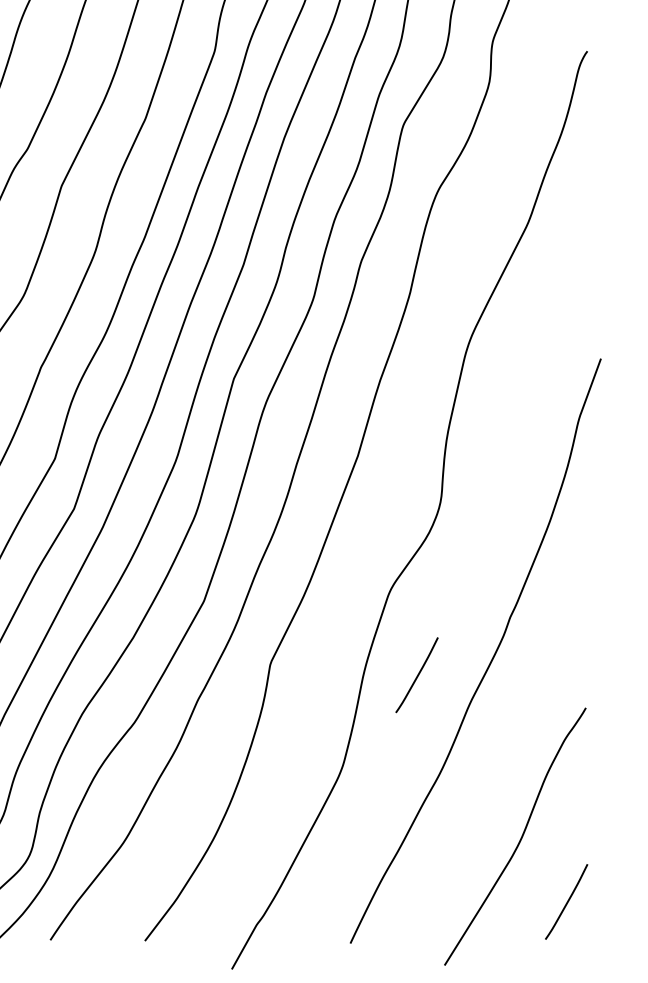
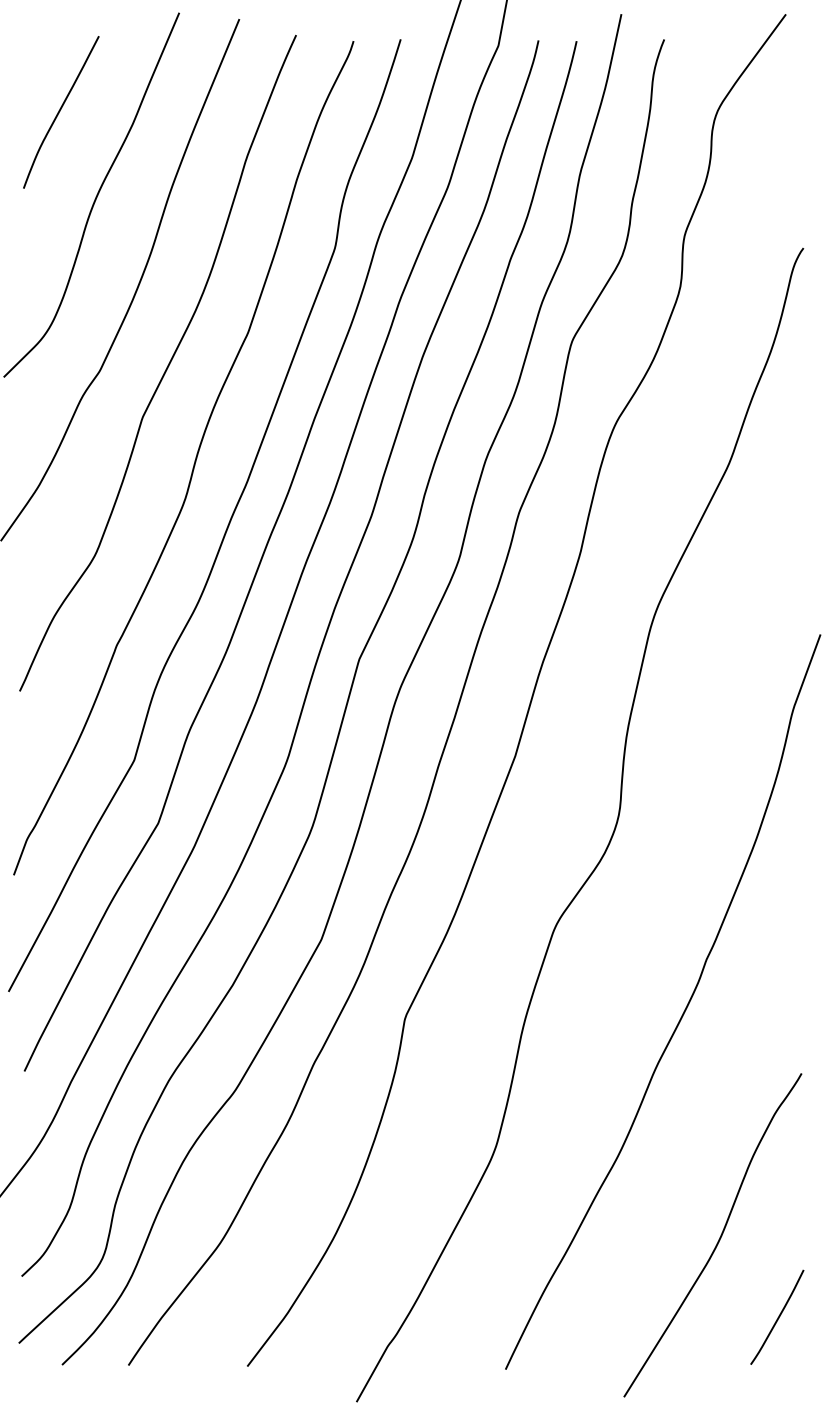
curve: (417, 674) -> (590, 1031), removed

